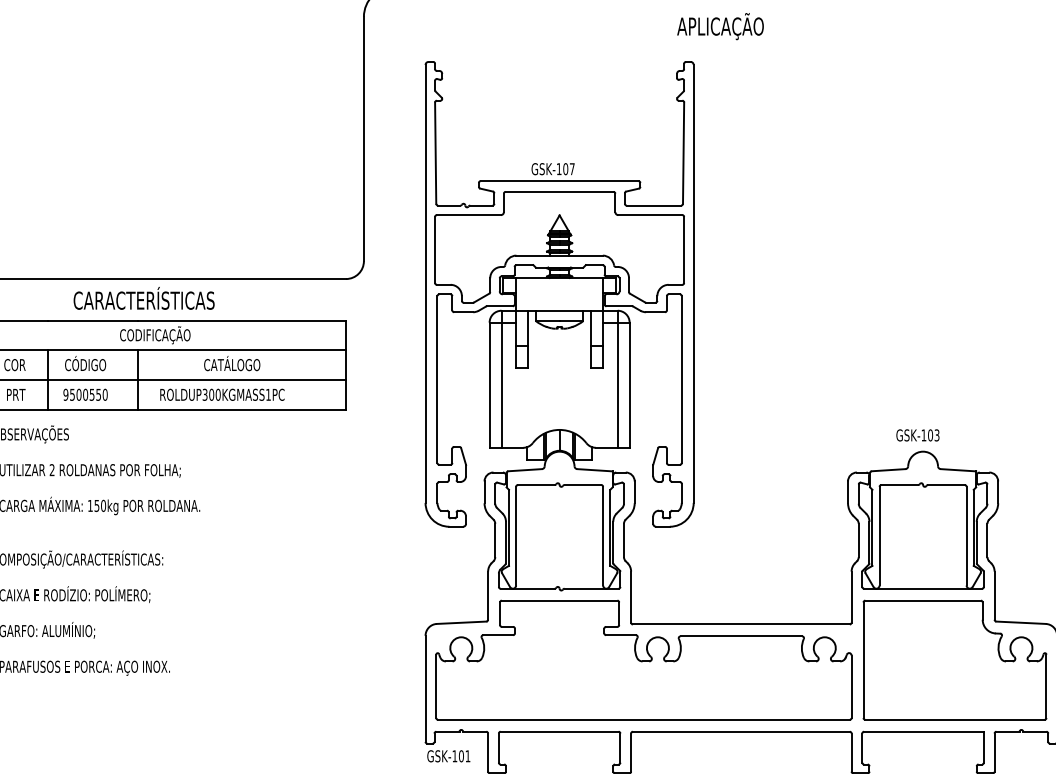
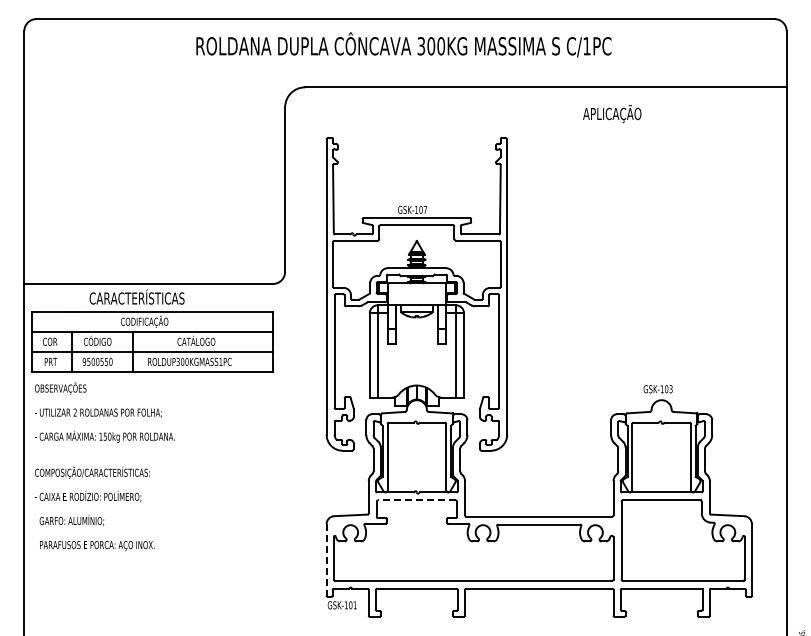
text: (720, 25) -> (612, 113), moved
line: (559, 600) -> (416, 500), solid -> dashed
line: (425, 688) -> (326, 559), solid -> dashed

